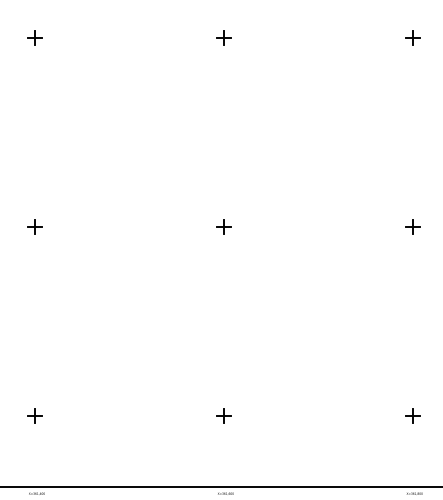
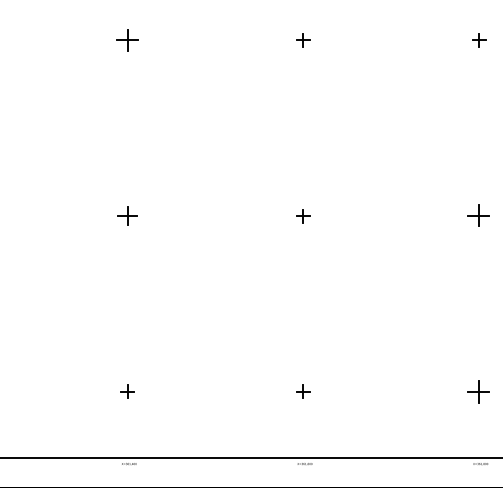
part: (35, 38) -> (127, 40), size x1.6
part: (35, 227) -> (127, 216), size x1.4
part: (413, 227) -> (479, 216), size x1.6
part: (413, 415) -> (479, 391), size x1.6

